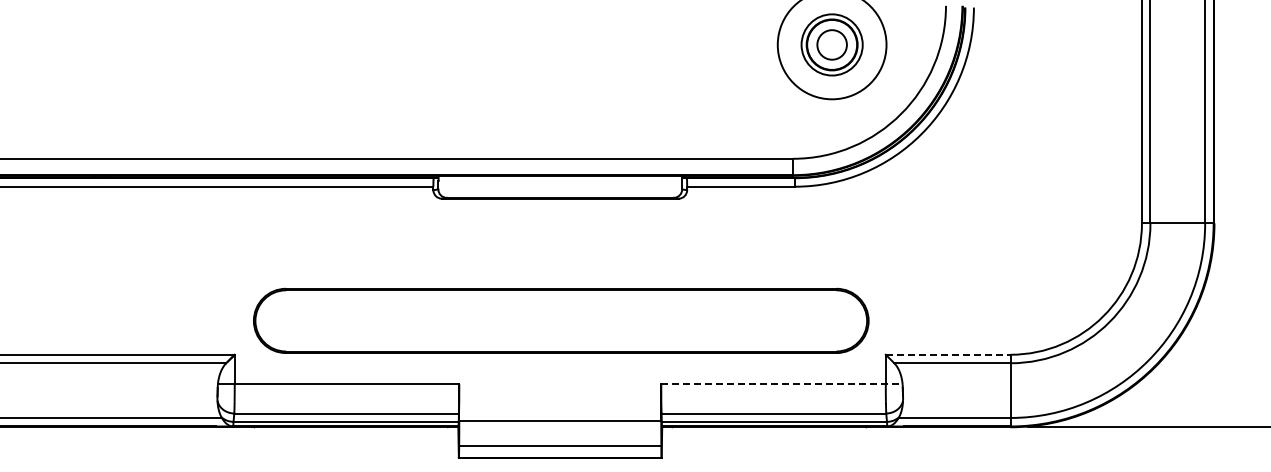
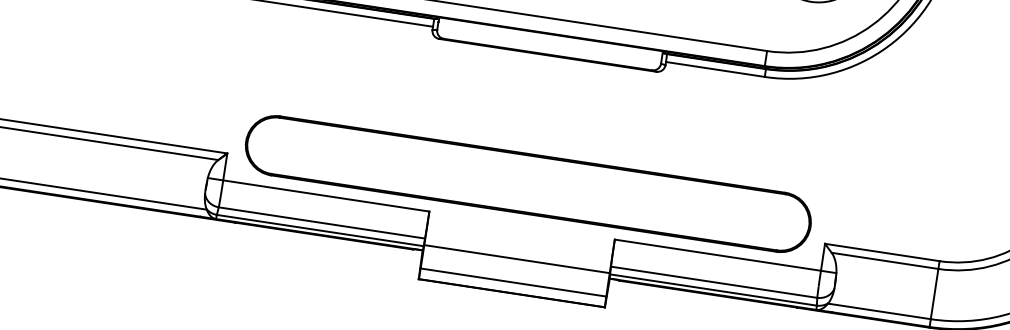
part: (561, 320) -> (528, 183), moved
line: (948, 354) -> (882, 252), dashed -> solid
line: (781, 384) -> (725, 256), dashed -> solid

